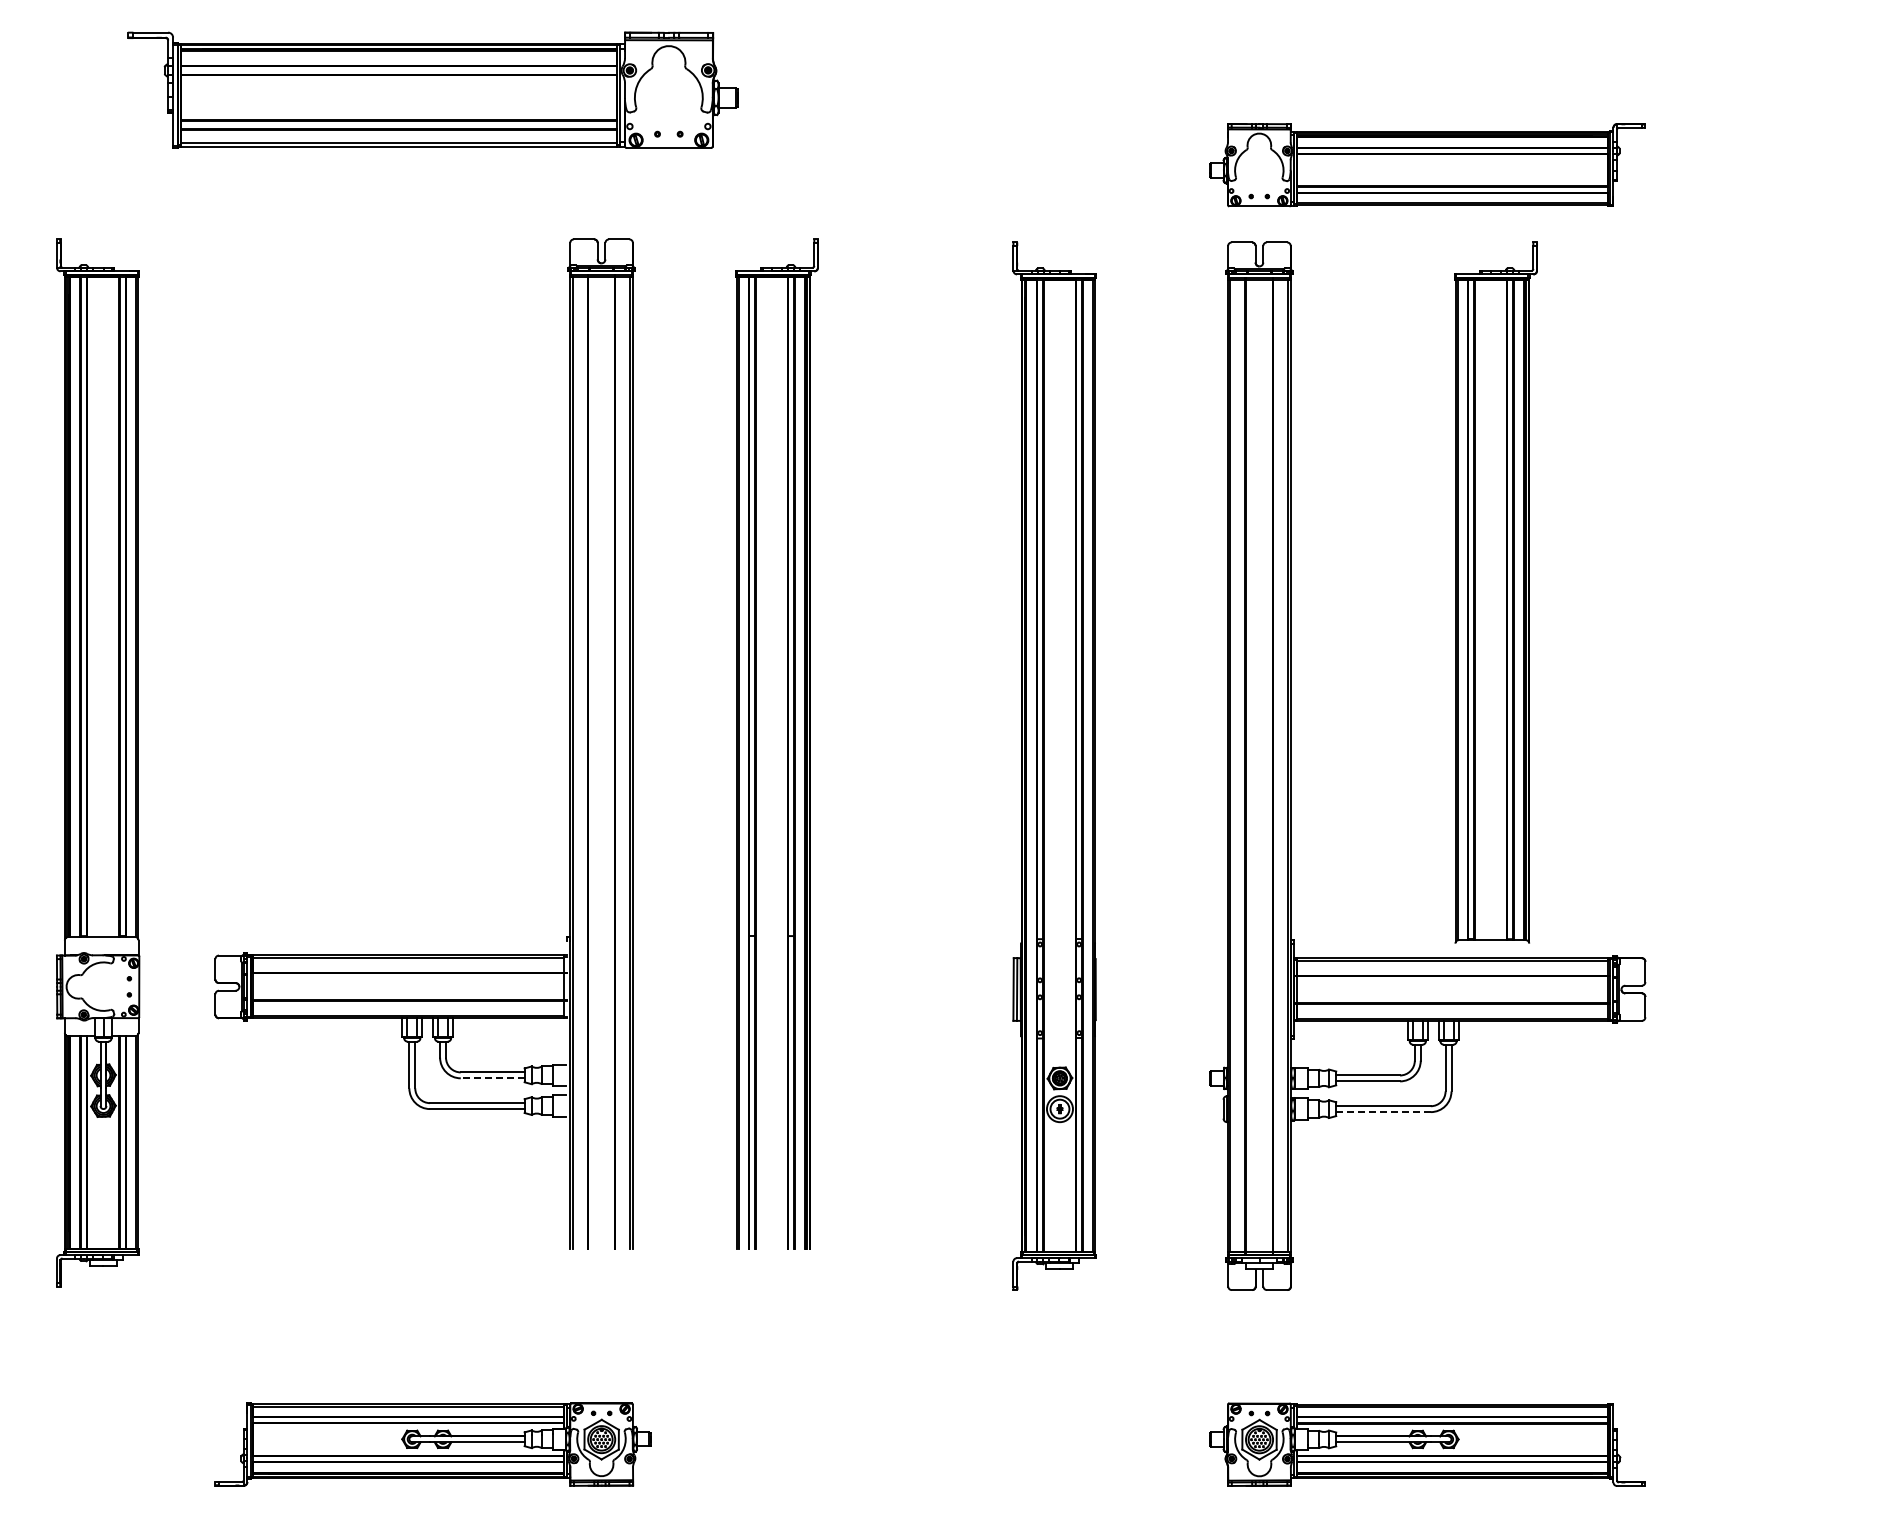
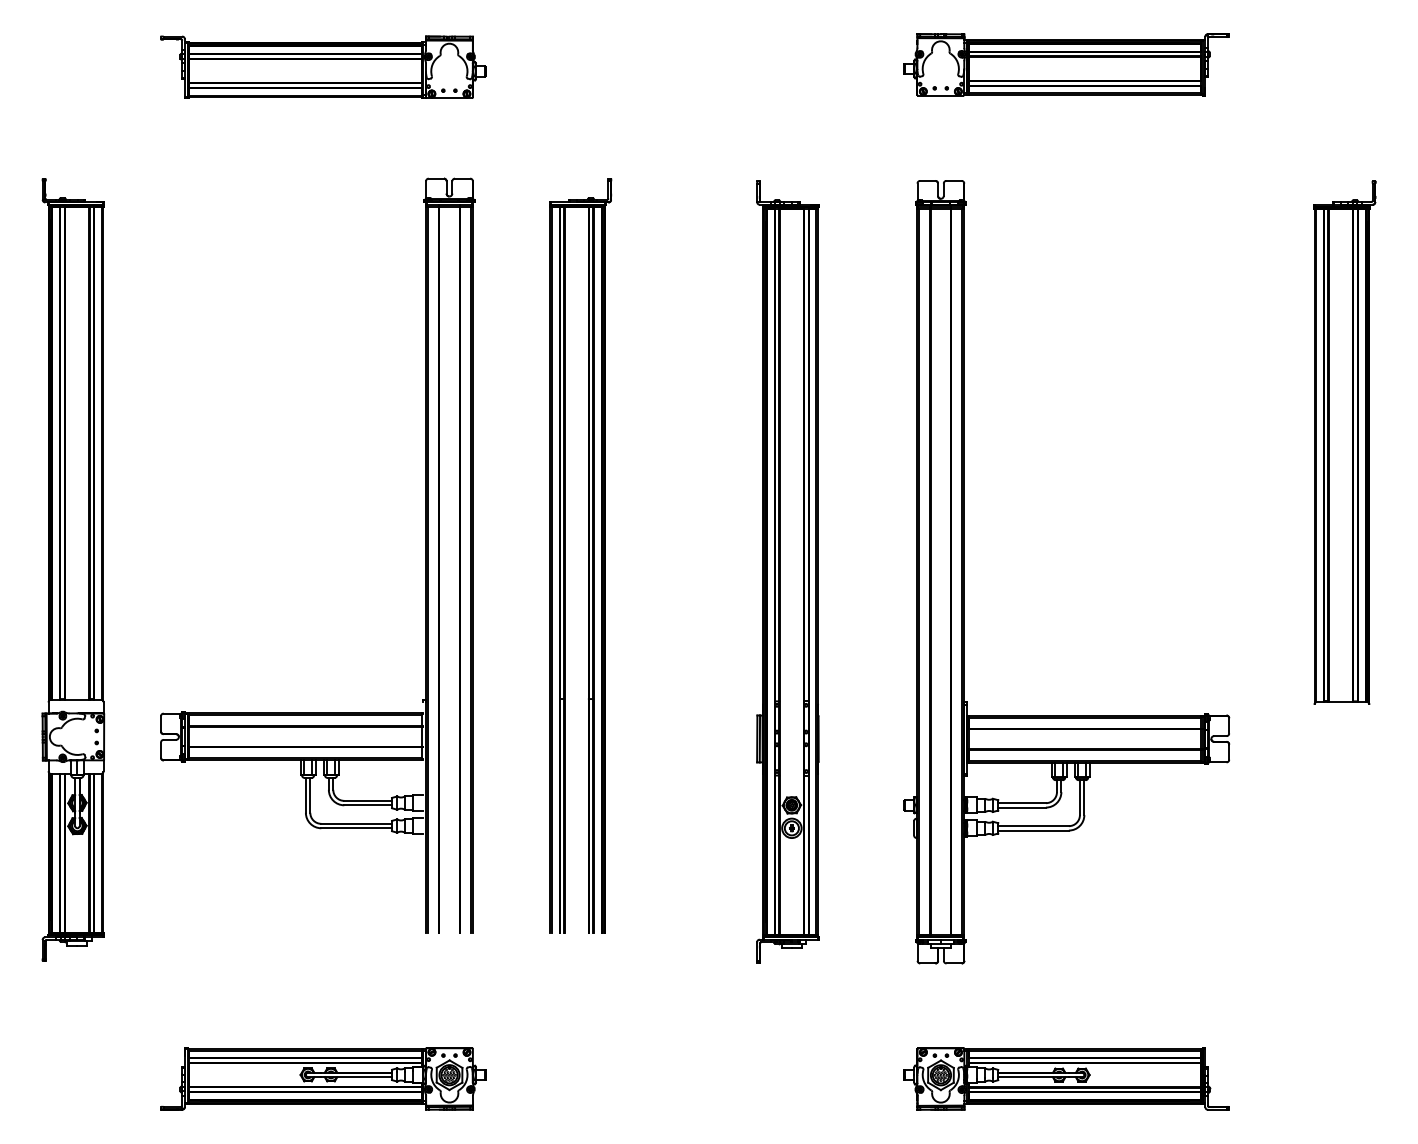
part: (432, 90) -> (323, 67), size x0.71
part: (1427, 165) -> (1066, 65), moved
part: (1495, 592) -> (1344, 442), moved
line: (492, 1078) -> (367, 805), dashed -> solid
line: (1384, 1112) -> (1034, 830), dashed -> solid

